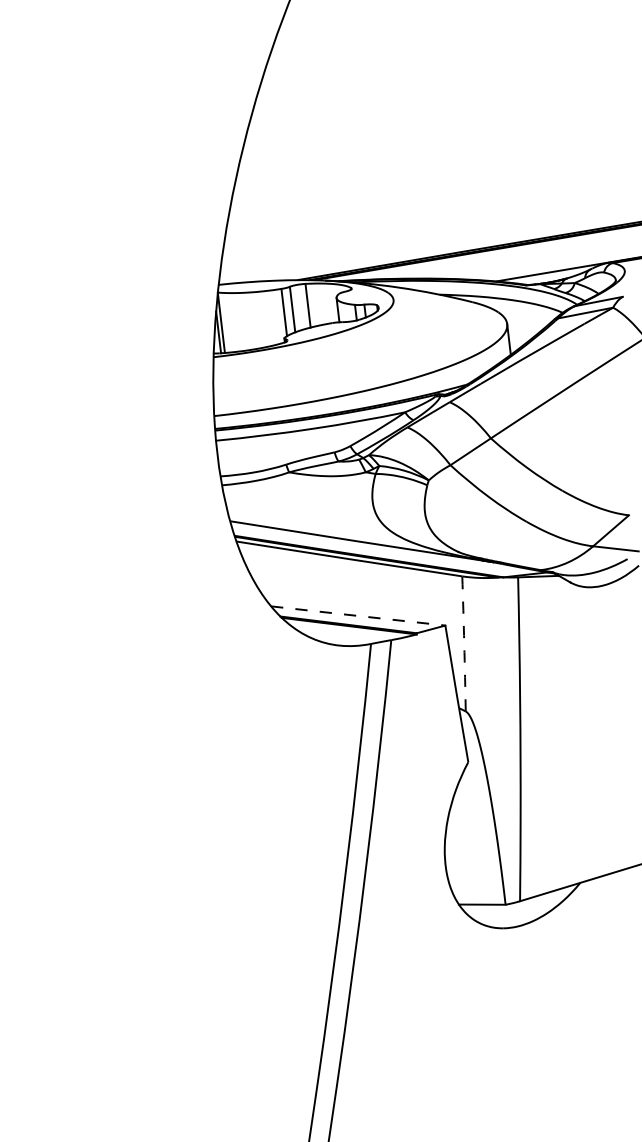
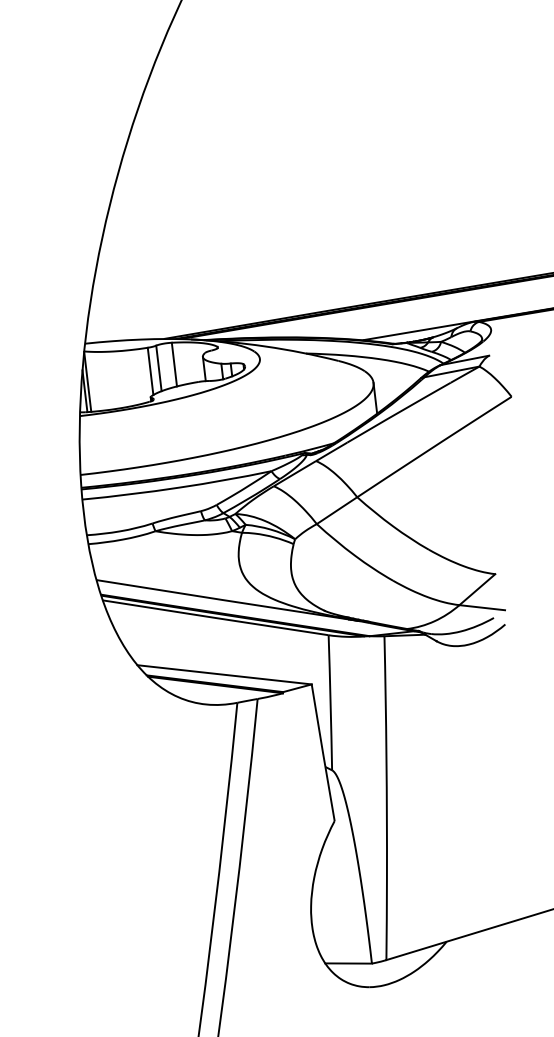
line: (358, 615) -> (224, 674), dashed -> solid
arc: (464, 643) -> (330, 702), dashed -> solid

